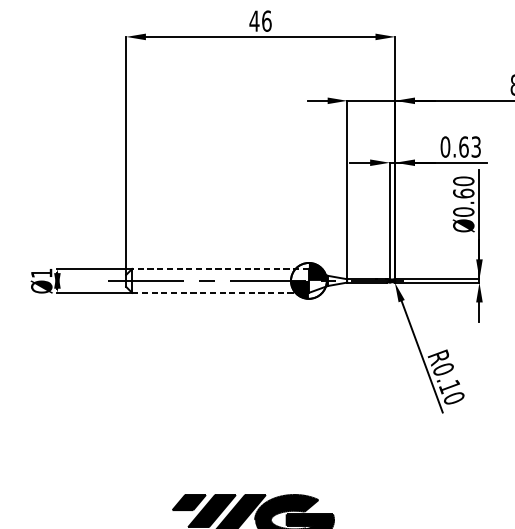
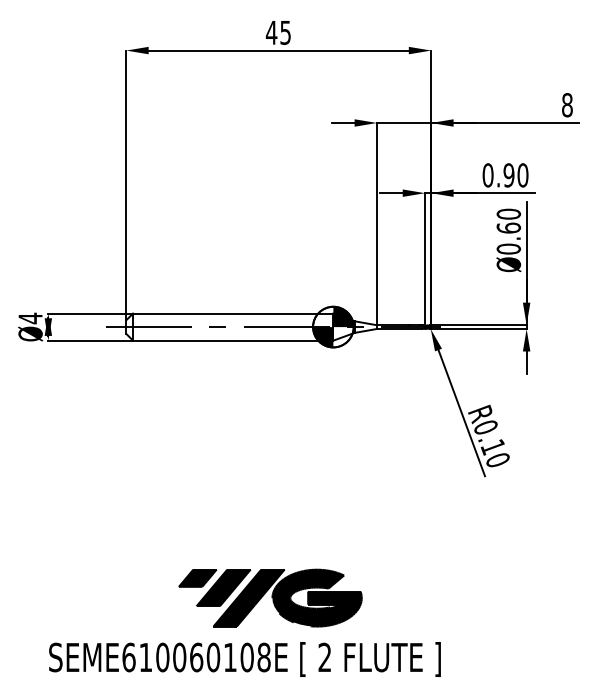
text: (266, 20) -> (285, 32), 46 -> 45
text: (469, 147) -> (515, 175), 0.63 -> 0.90
line: (219, 268) -> (232, 313), dashed -> solid
text: (41, 273) -> (30, 318), Ø1 -> Ø4
line: (220, 292) -> (233, 340), dashed -> solid

